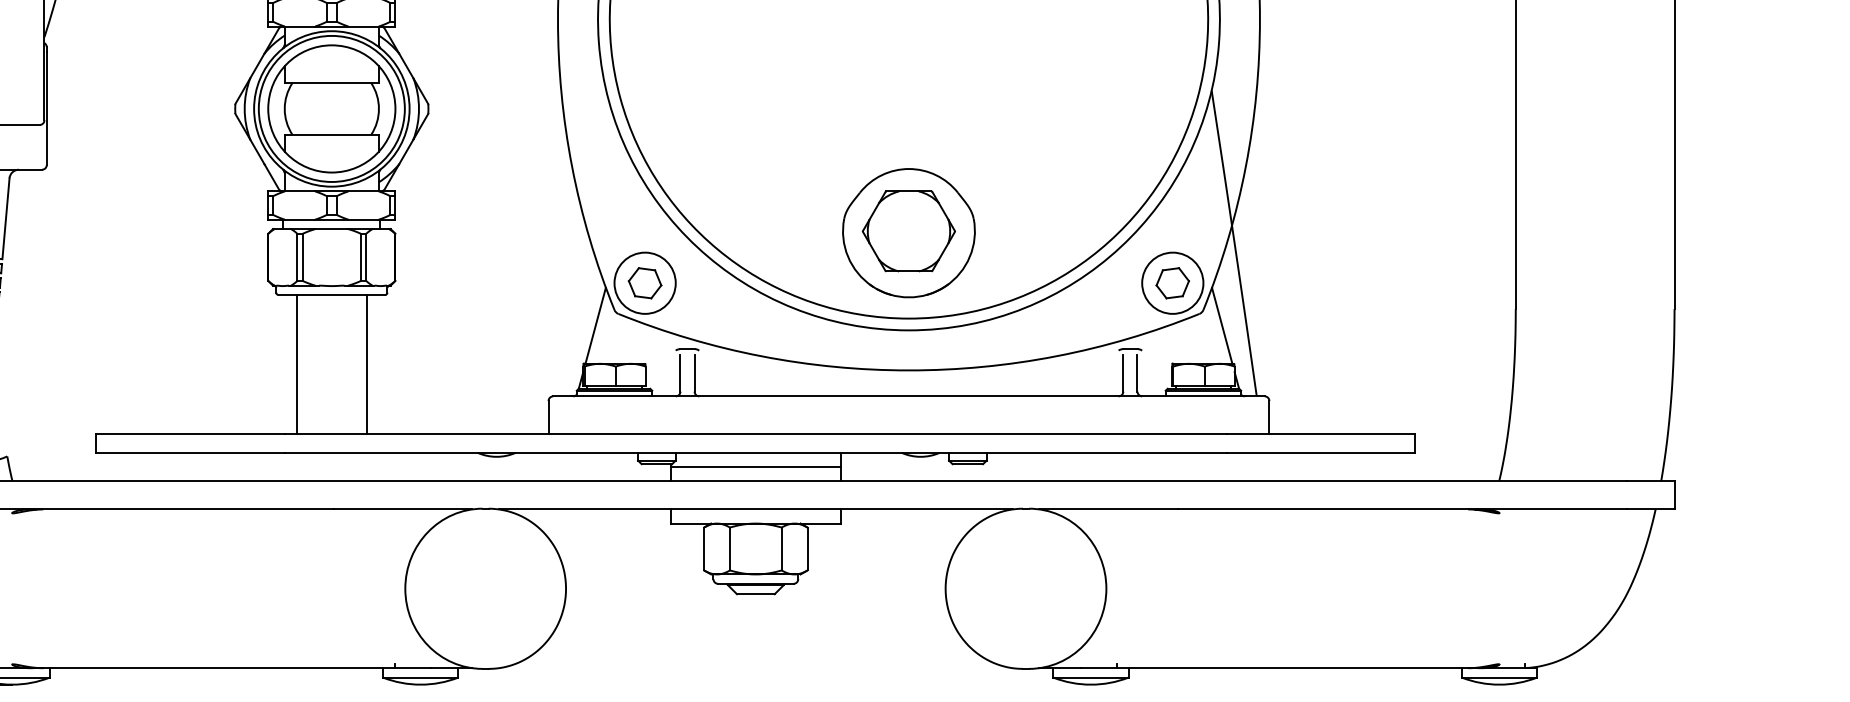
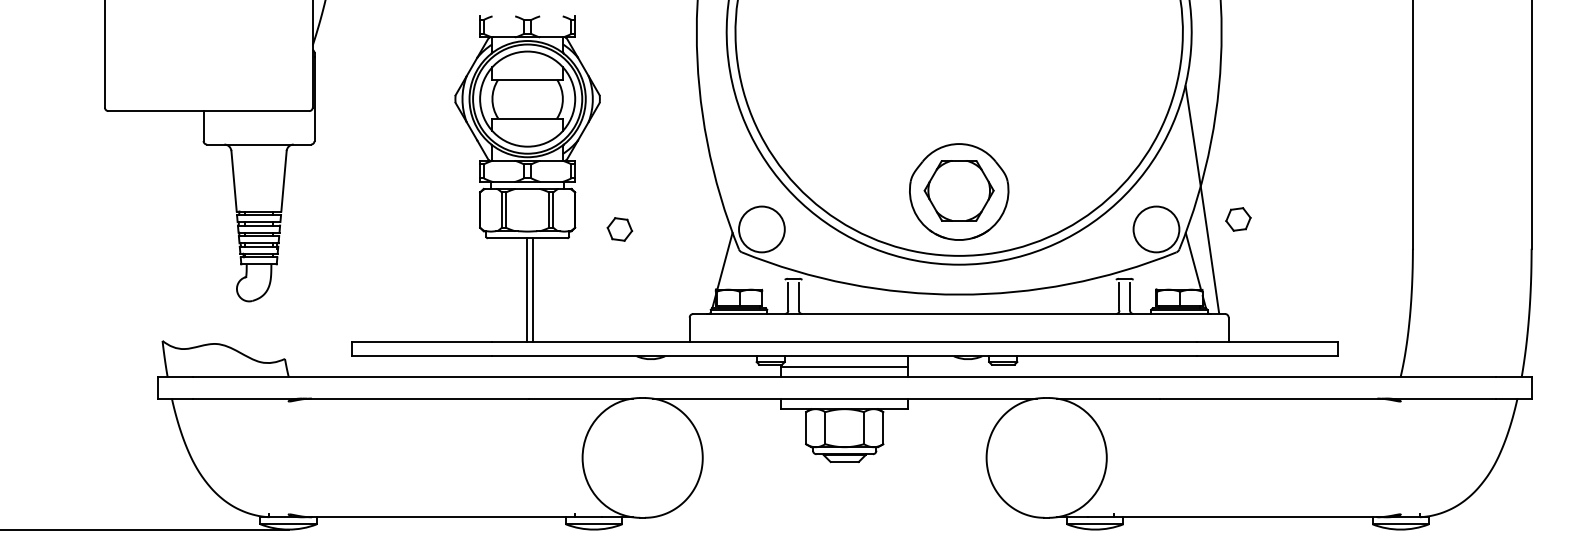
part: (644, 283) -> (619, 229), moved
part: (1172, 283) -> (1238, 219), moved
line: (296, 364) -> (527, 290), moved
line: (367, 364) -> (533, 290), moved

